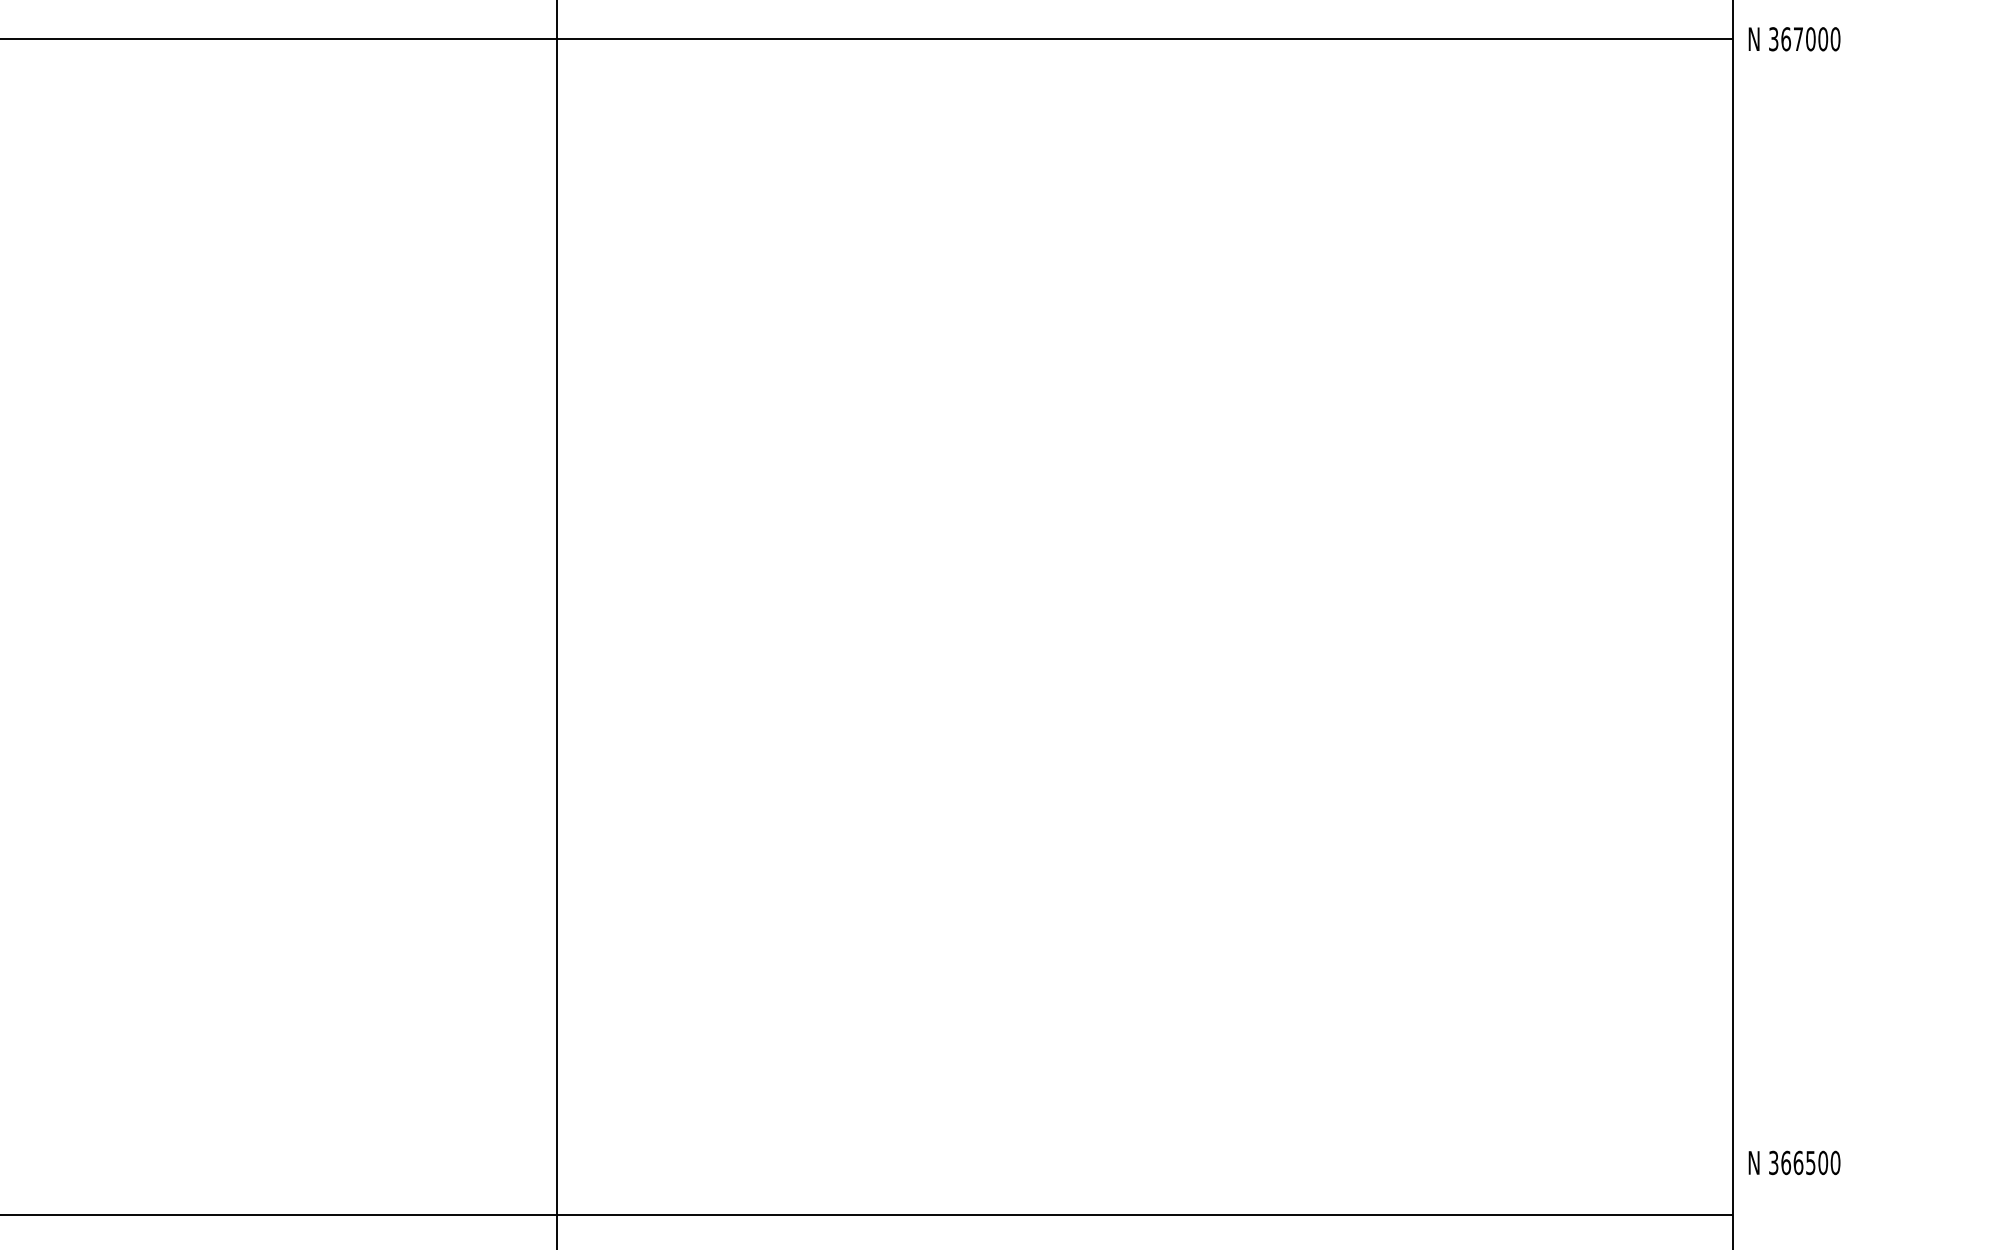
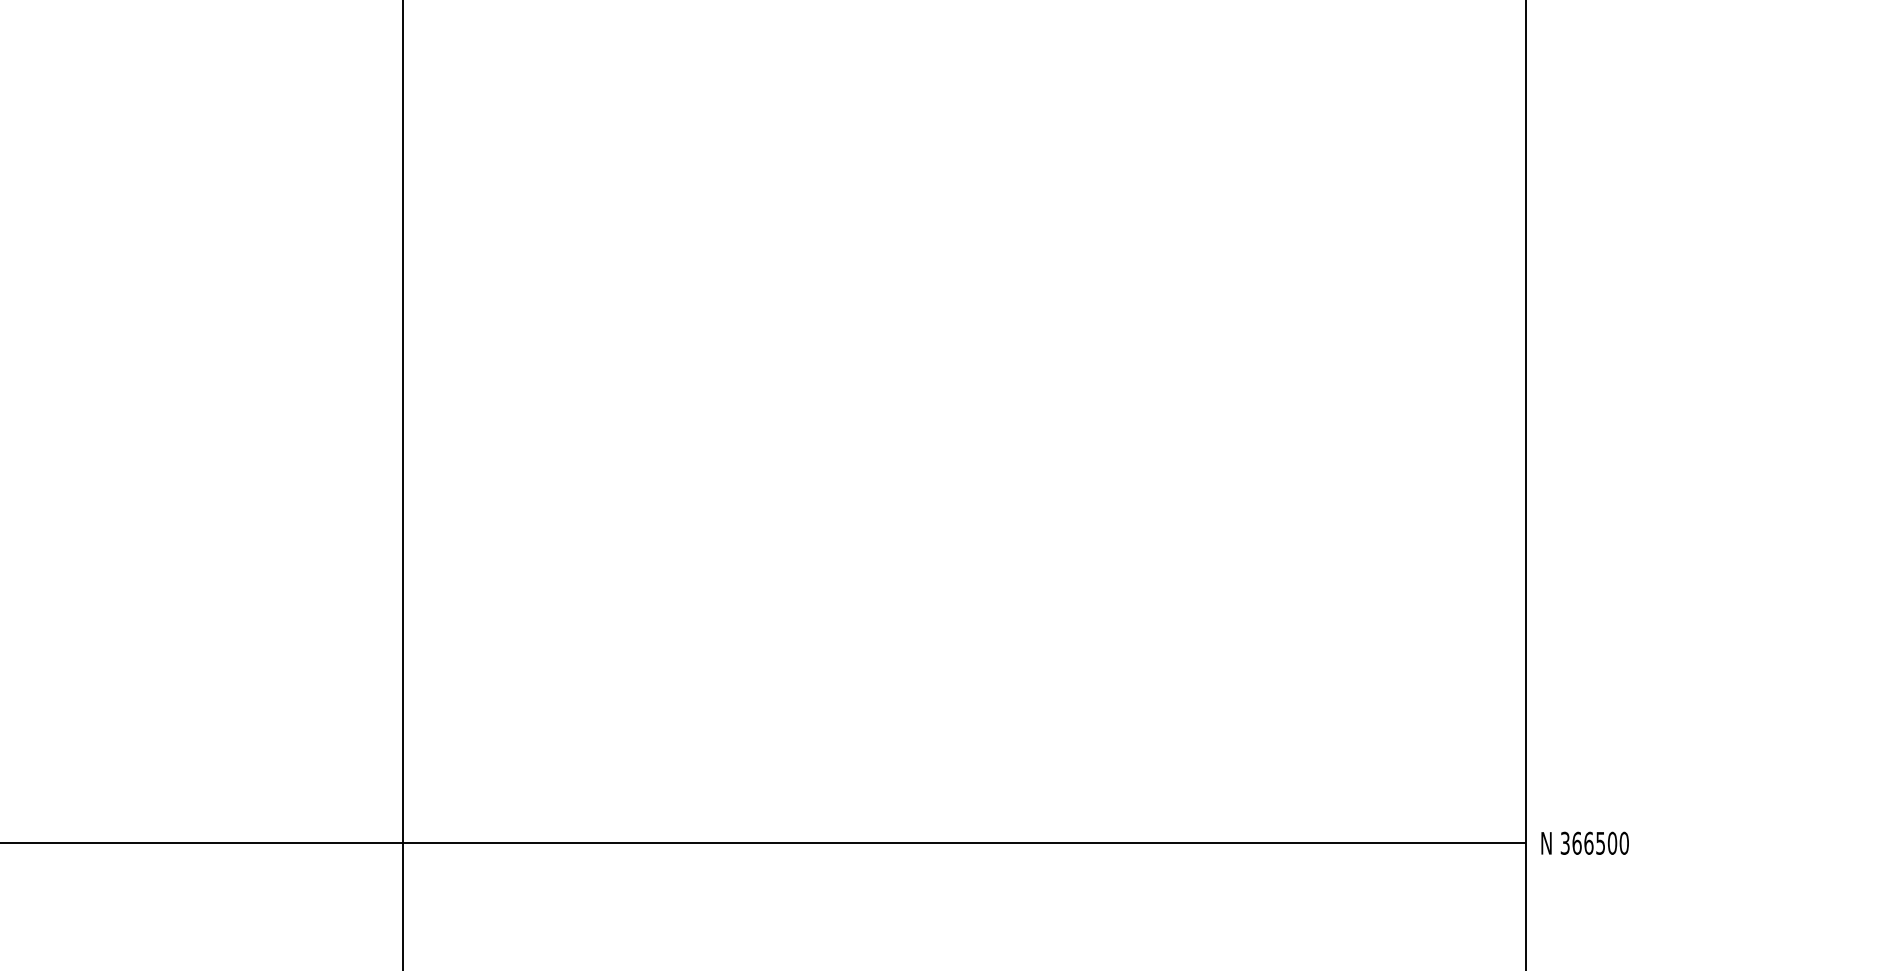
text: (1794, 1162) -> (1585, 842), moved

